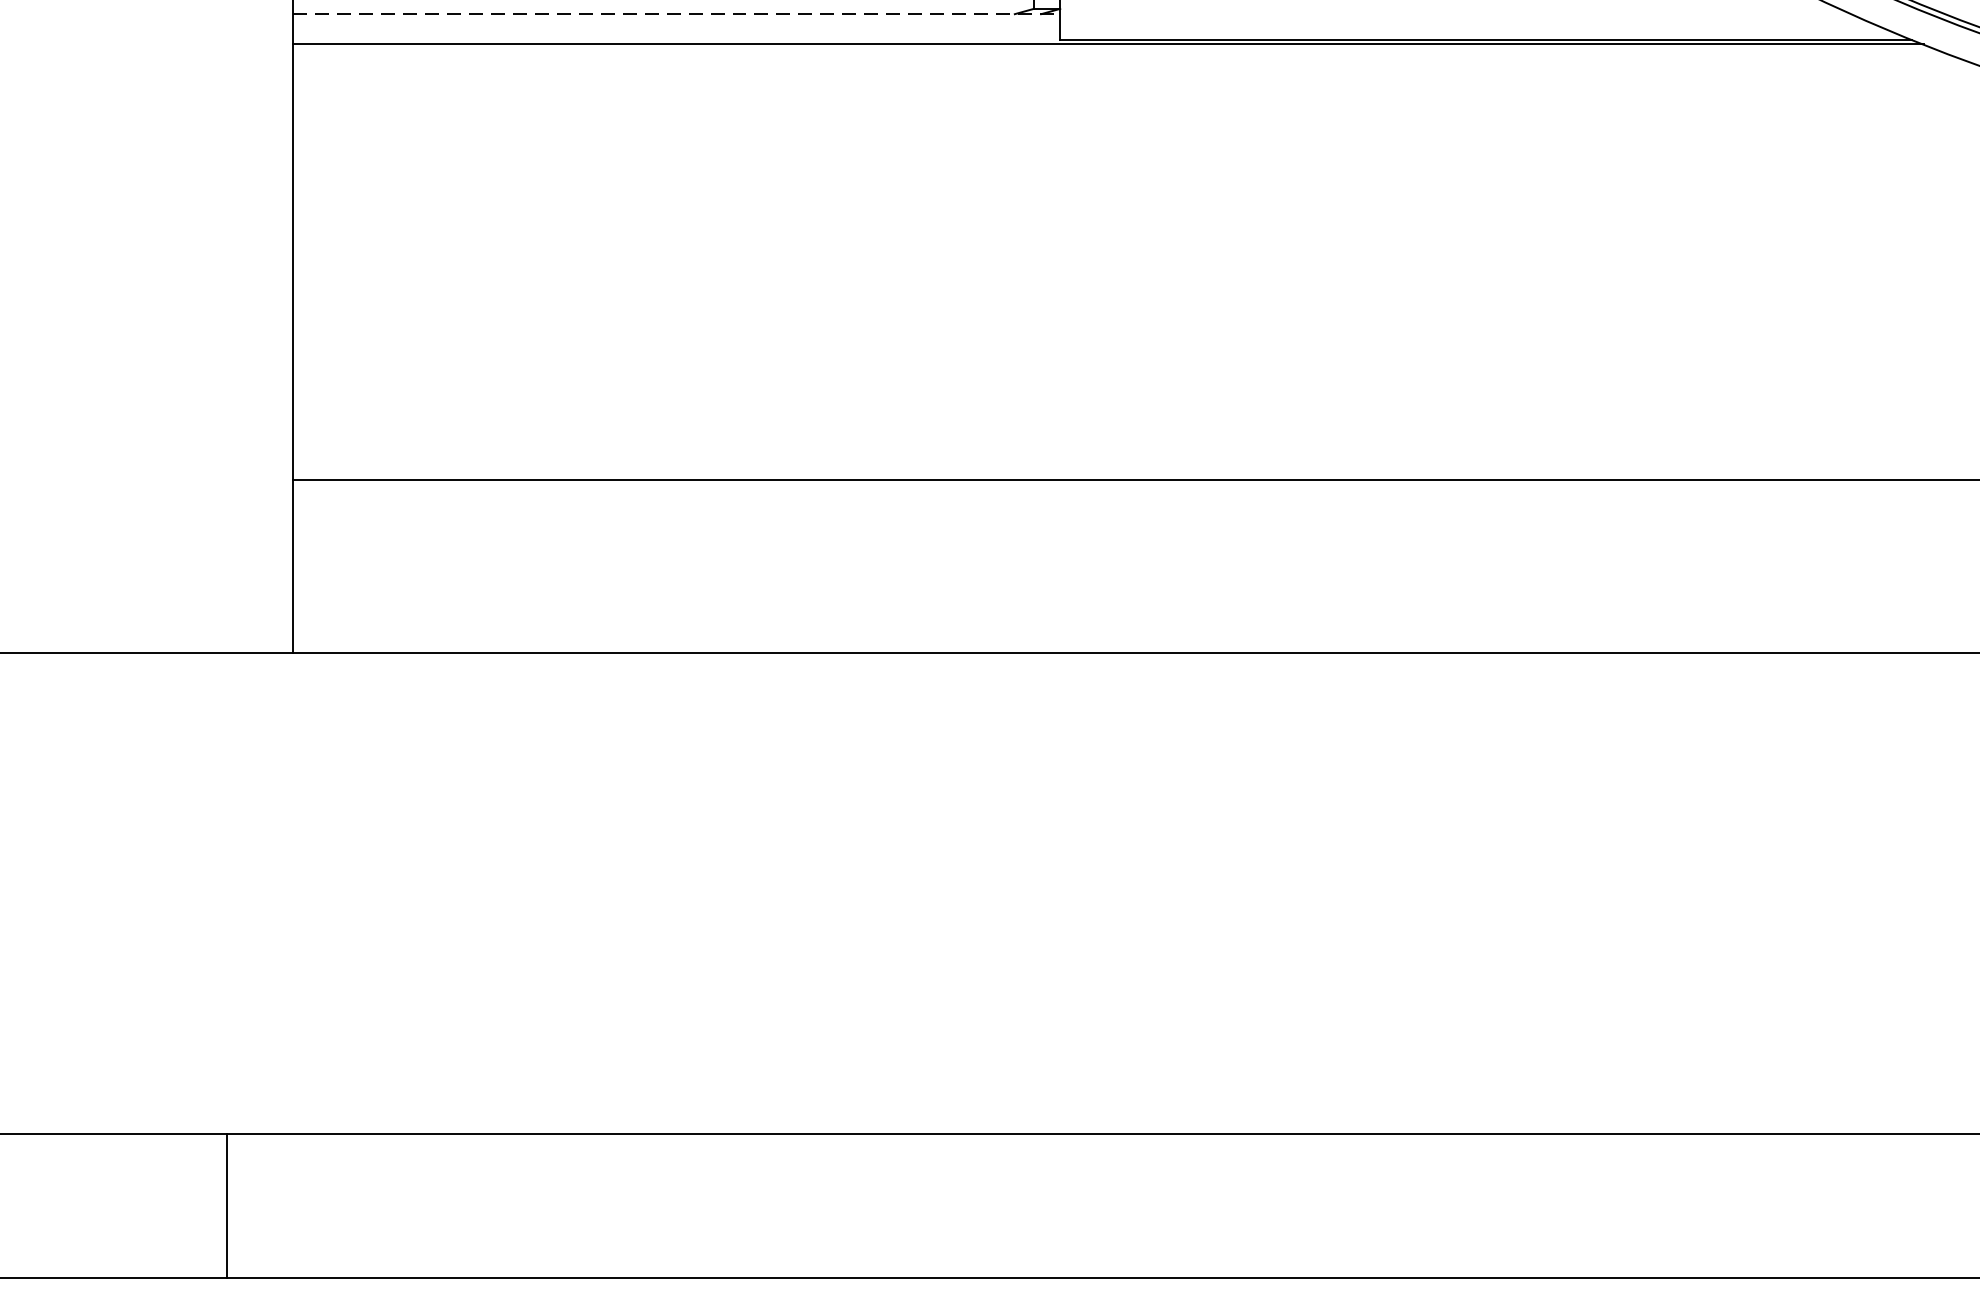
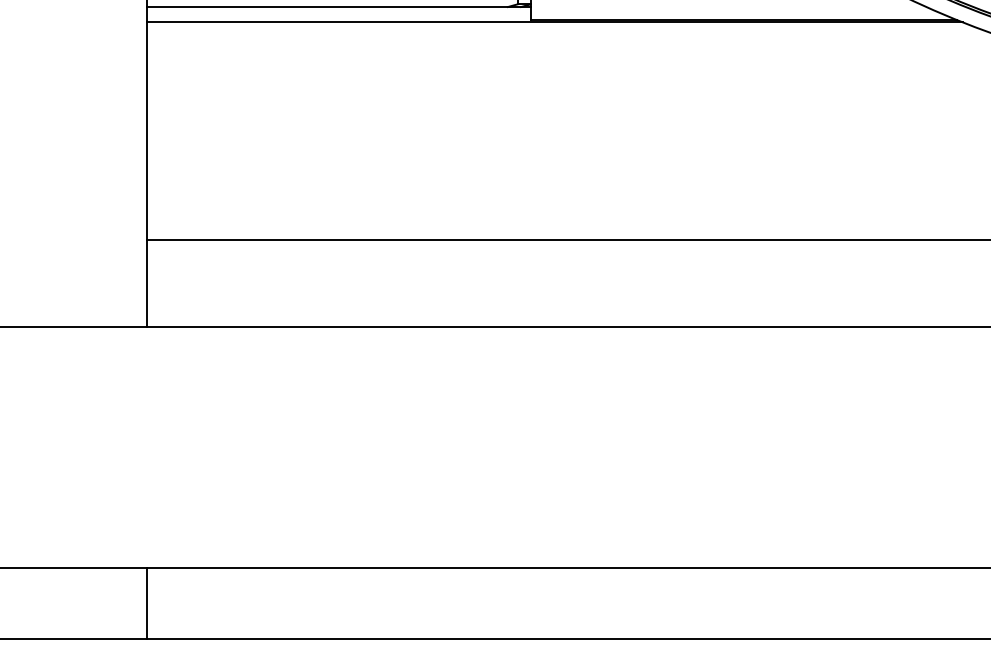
line: (678, 15) -> (339, 7), dashed -> solid
line: (226, 1206) -> (146, 603), moved

